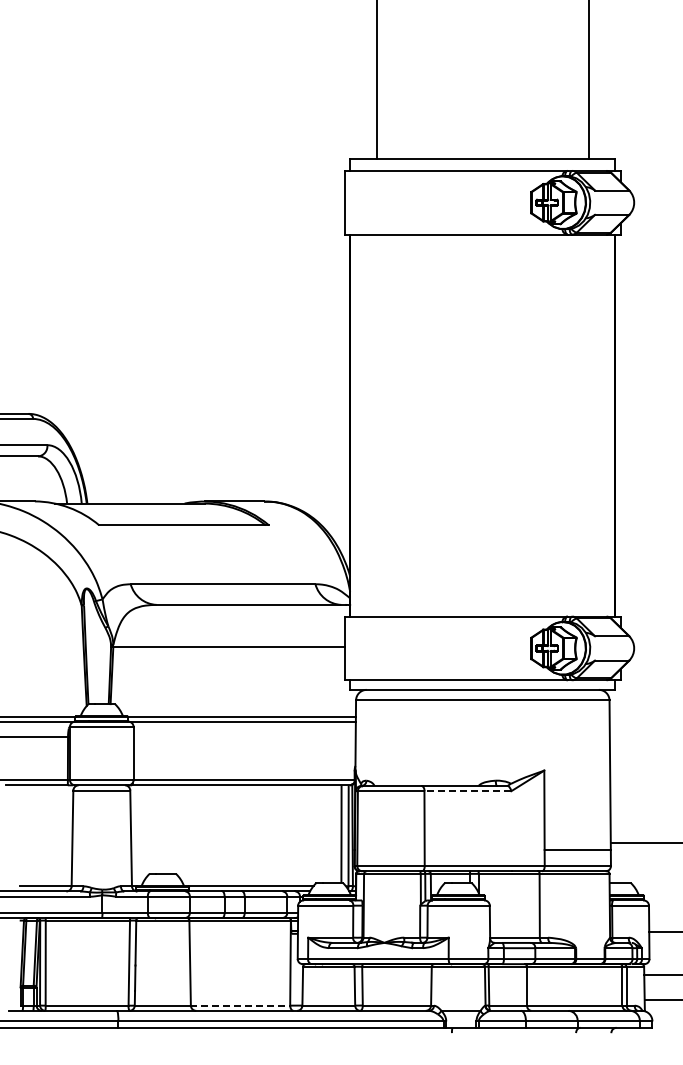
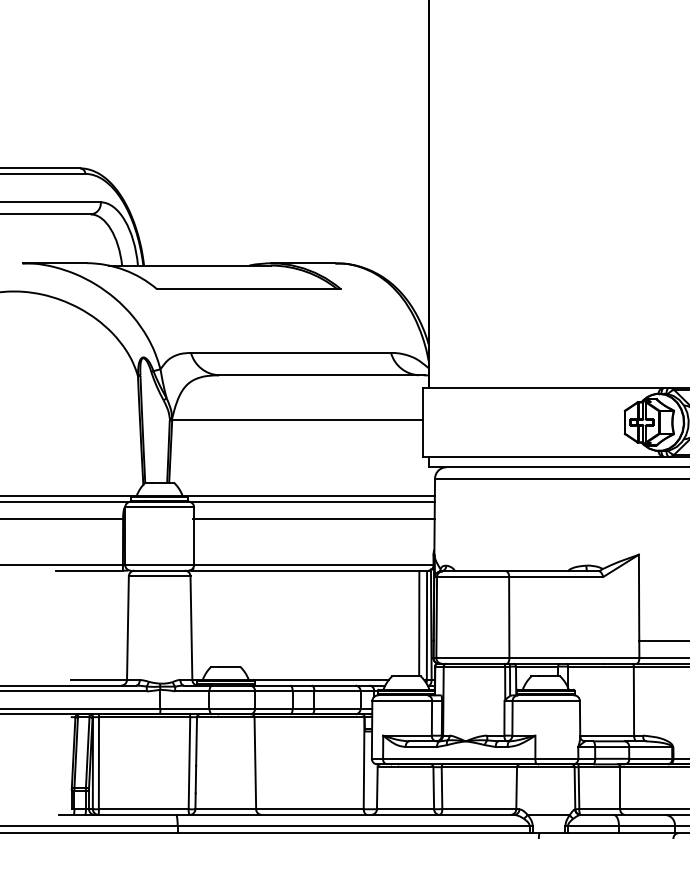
line: (243, 737) -> (313, 518), added
line: (467, 791) -> (555, 577), dashed -> solid
line: (240, 1005) -> (309, 809), dashed -> solid

